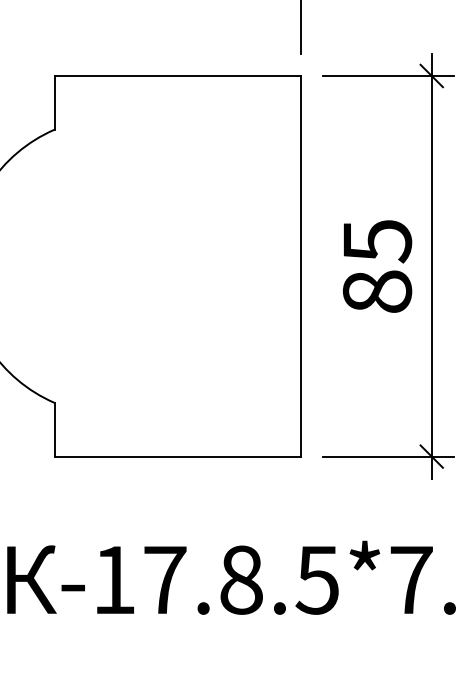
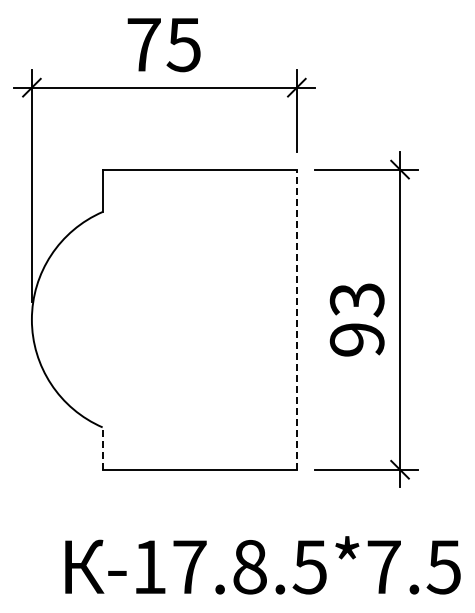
line: (300, 266) -> (296, 319), solid -> dashed
text: (376, 266) -> (356, 319), 85 -> 93
line: (54, 429) -> (102, 448), solid -> dashed

